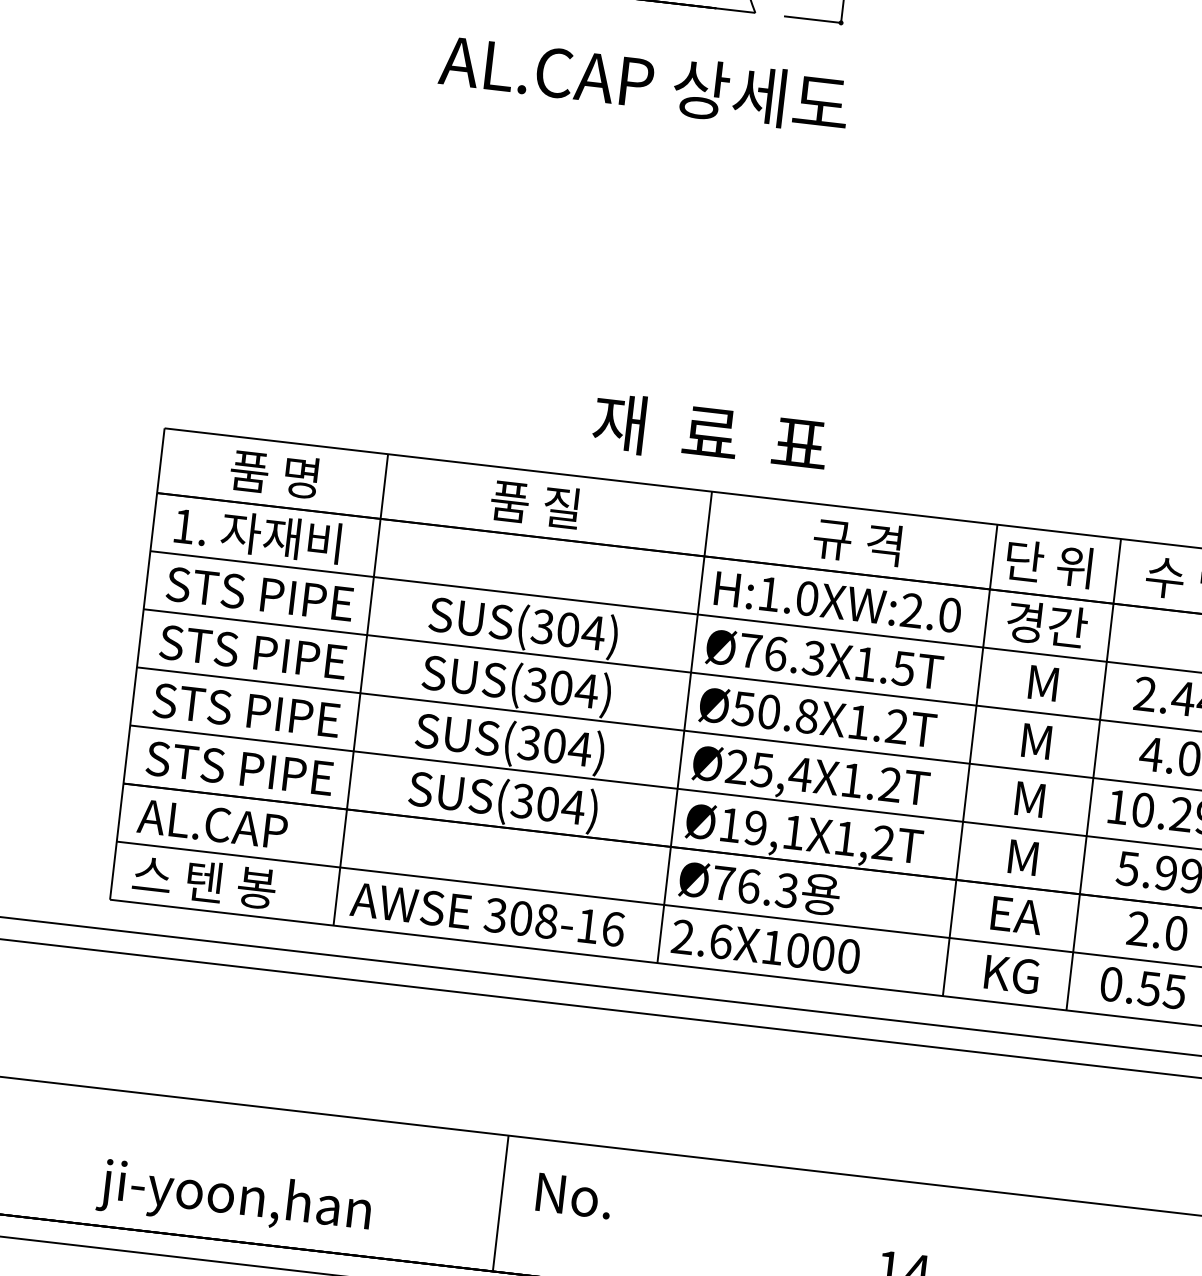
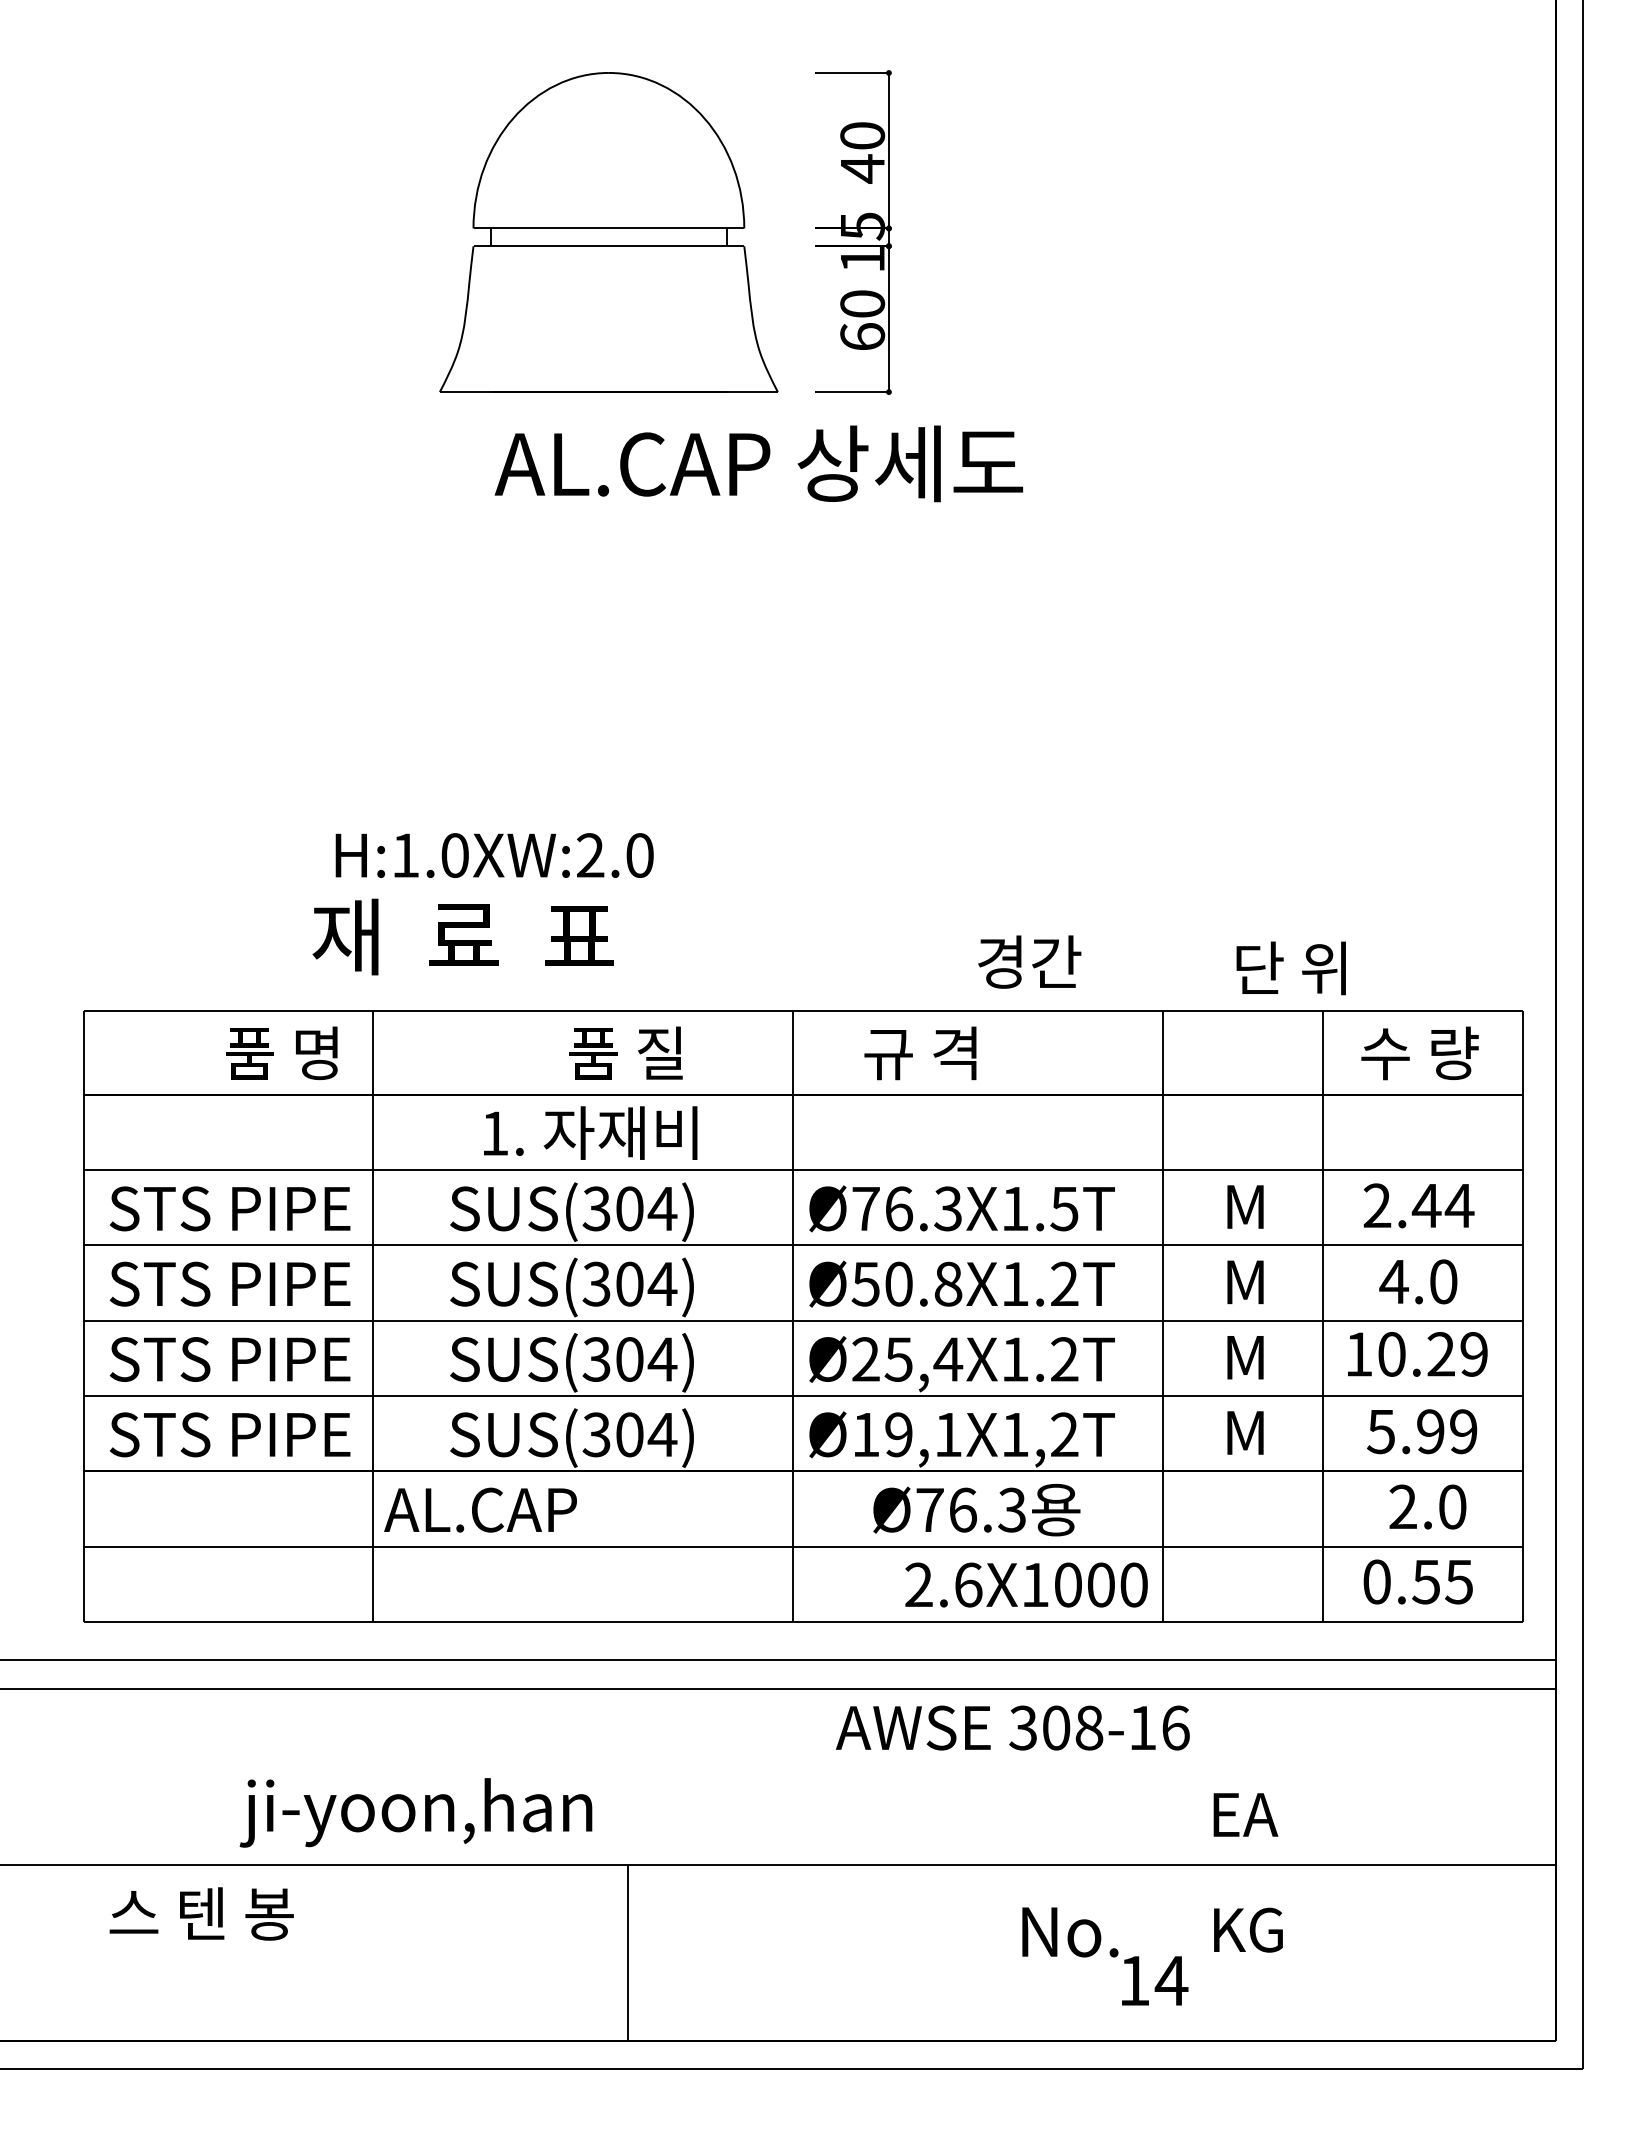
text: (643, 82) -> (758, 463), moved
text: (709, 433) -> (462, 936), moved
text: (274, 473) -> (281, 1052), moved
text: (534, 503) -> (625, 1052), moved
text: (257, 534) -> (590, 1132), moved
text: (857, 541) -> (920, 1053), moved
text: (1048, 563) -> (1290, 968), moved
text: (837, 602) -> (494, 855), moved
text: (1047, 623) -> (1029, 961), moved
text: (212, 823) -> (480, 1509), moved
text: (204, 881) -> (201, 1913), moved
text: (759, 887) -> (976, 1510), moved
text: (487, 914) -> (1012, 1727), moved
text: (1016, 915) -> (1245, 1814), moved
text: (765, 946) -> (1026, 1584), moved
text: (1012, 974) -> (1248, 1929), moved
text: (574, 1196) -> (1070, 1932), moved
text: (234, 1199) -> (415, 1812), moved

